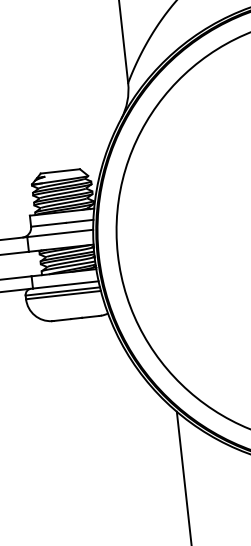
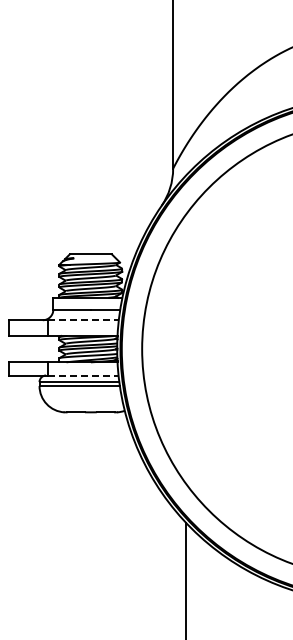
line: (60, 233) -> (83, 320), solid -> dashed
line: (65, 284) -> (83, 375), solid -> dashed

